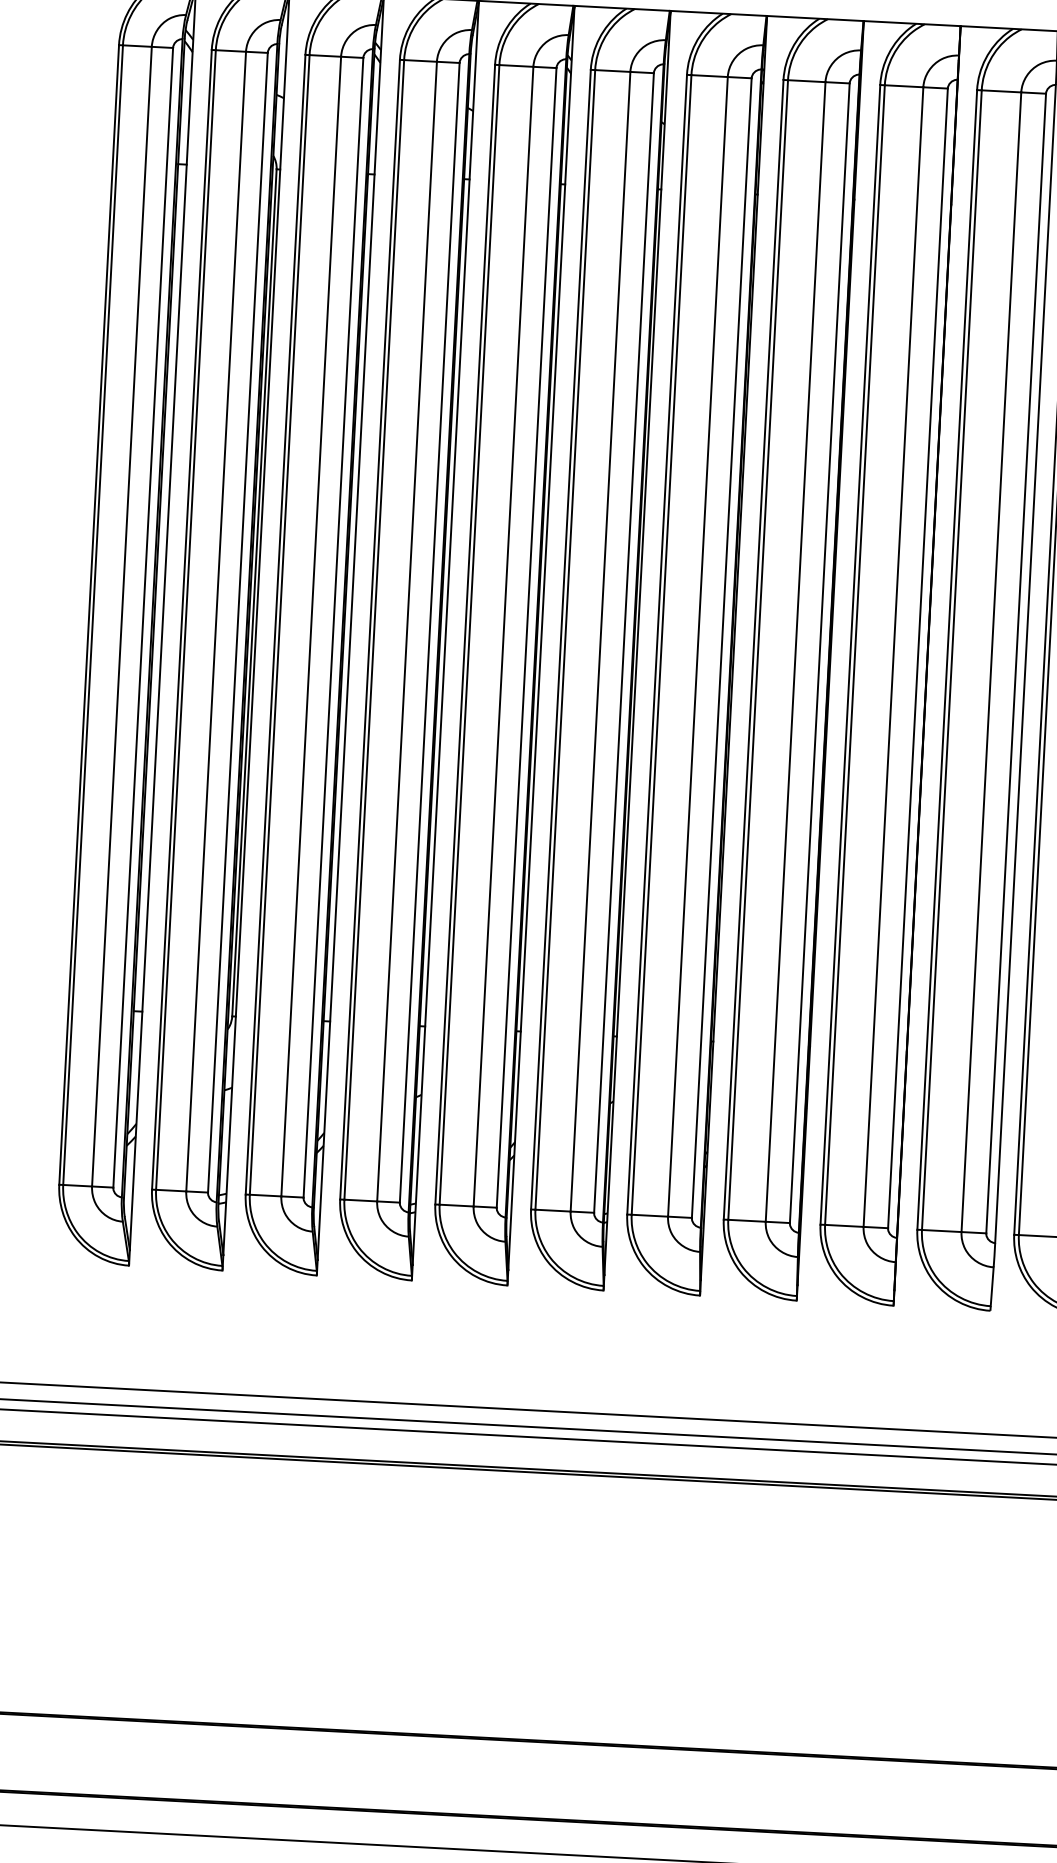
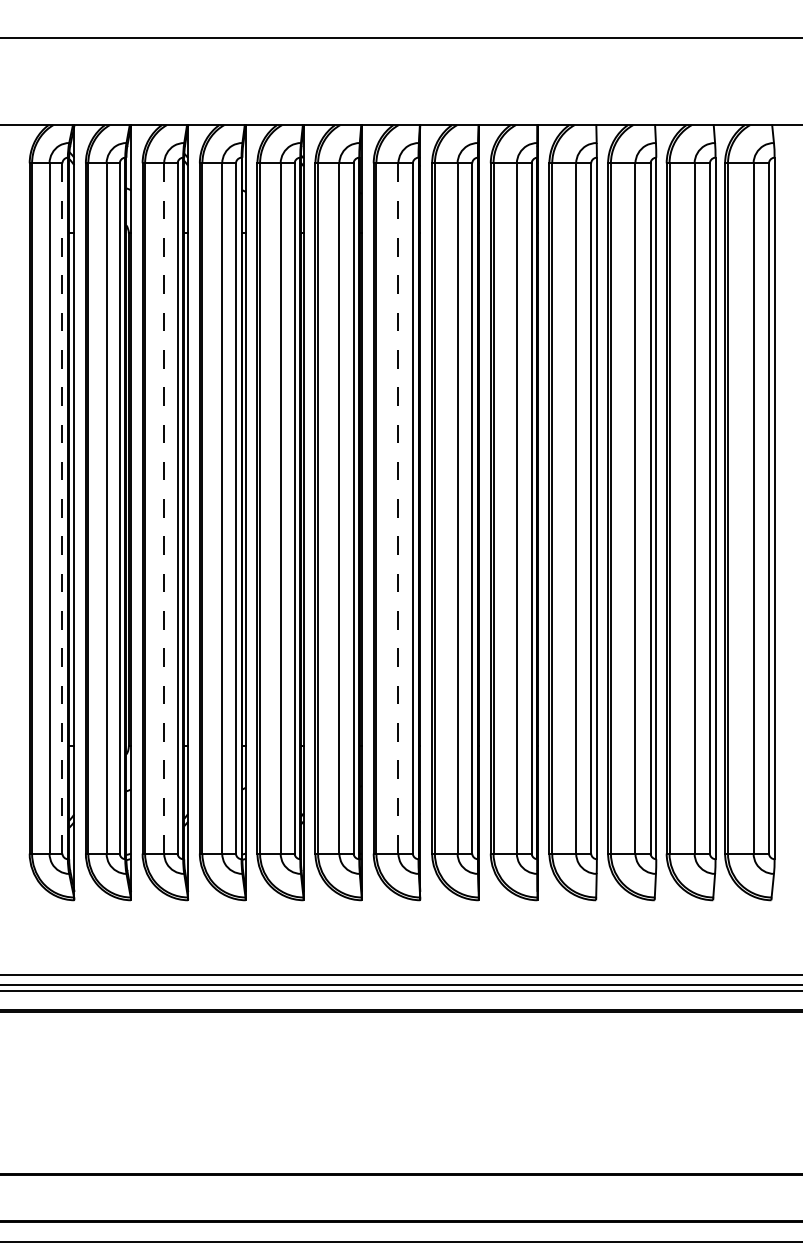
line: (143, 616) -> (62, 507), solid -> dashed
line: (311, 625) -> (164, 507), solid -> dashed
line: (698, 645) -> (398, 507), solid -> dashed

